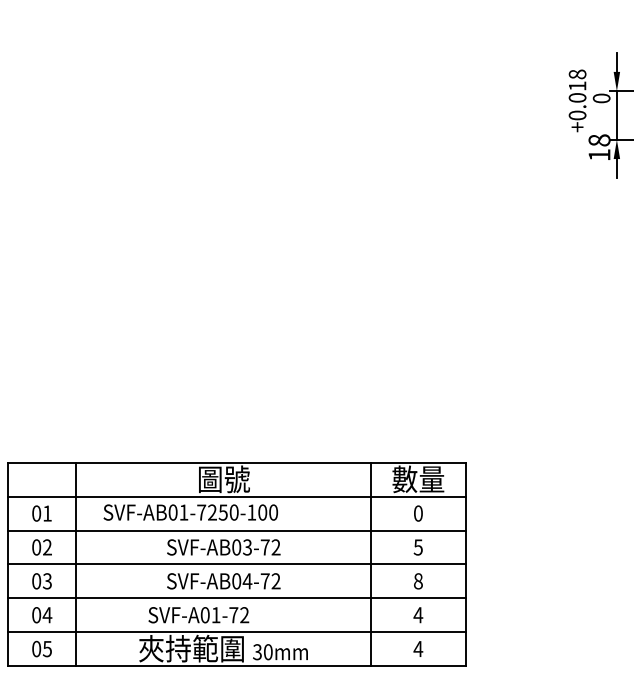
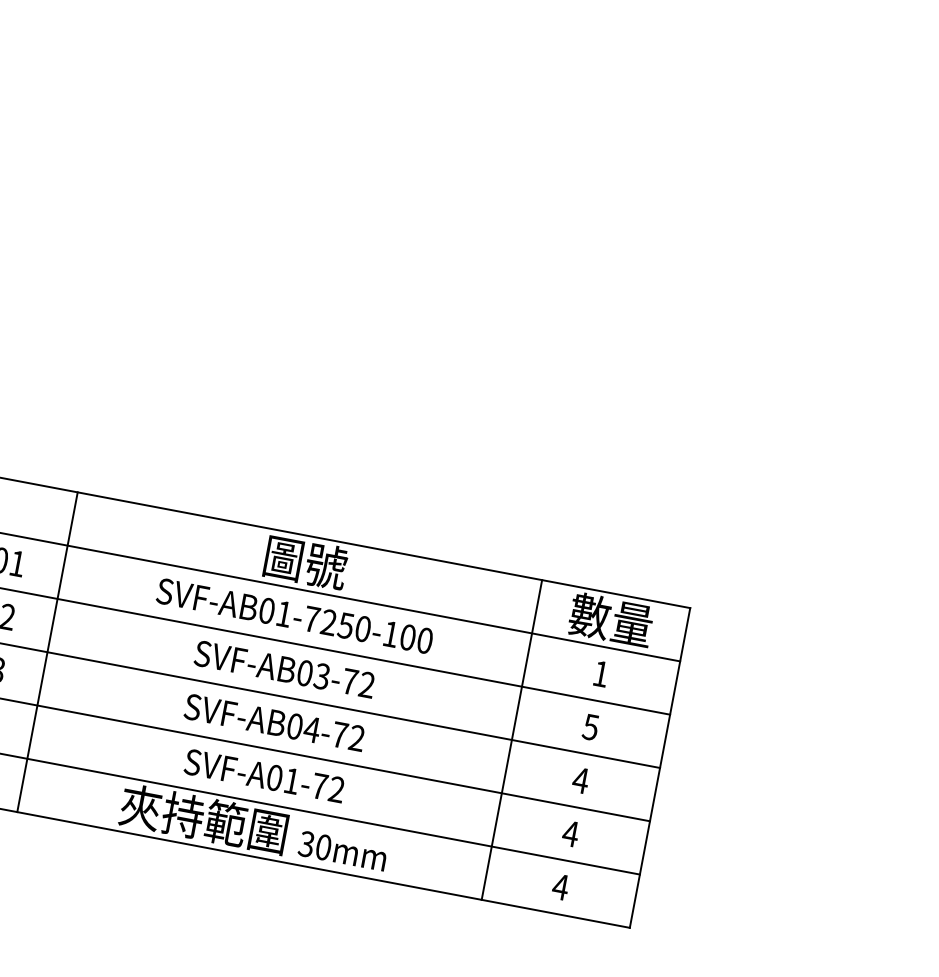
text: (190, 512) -> (294, 615), moved
text: (418, 513) -> (601, 673), 0 -> 1
text: (418, 581) -> (580, 780), 8 -> 4
text: (198, 615) -> (264, 776), moved

